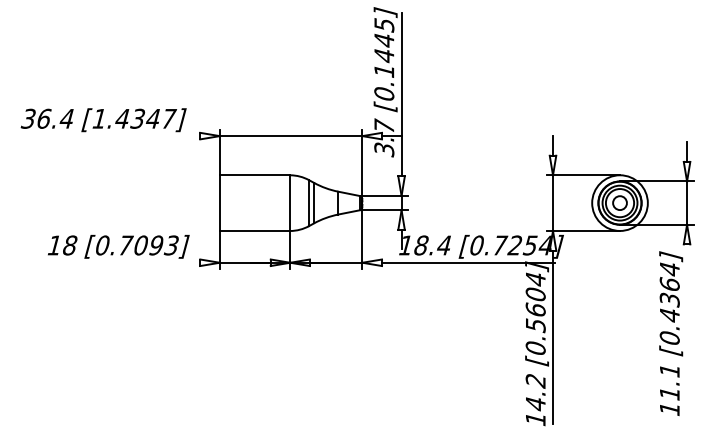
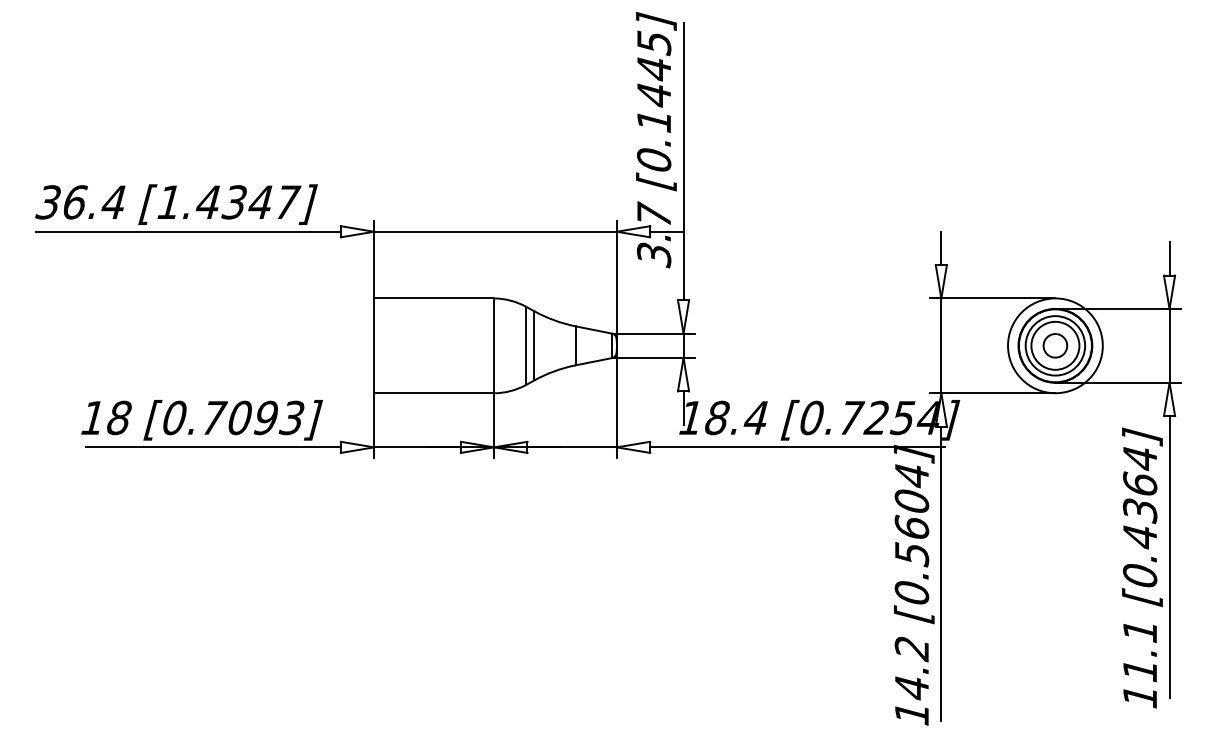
line: (110, 136) -> (188, 232), added
line: (125, 262) -> (213, 446), added
line: (687, 326) -> (1170, 555), added

